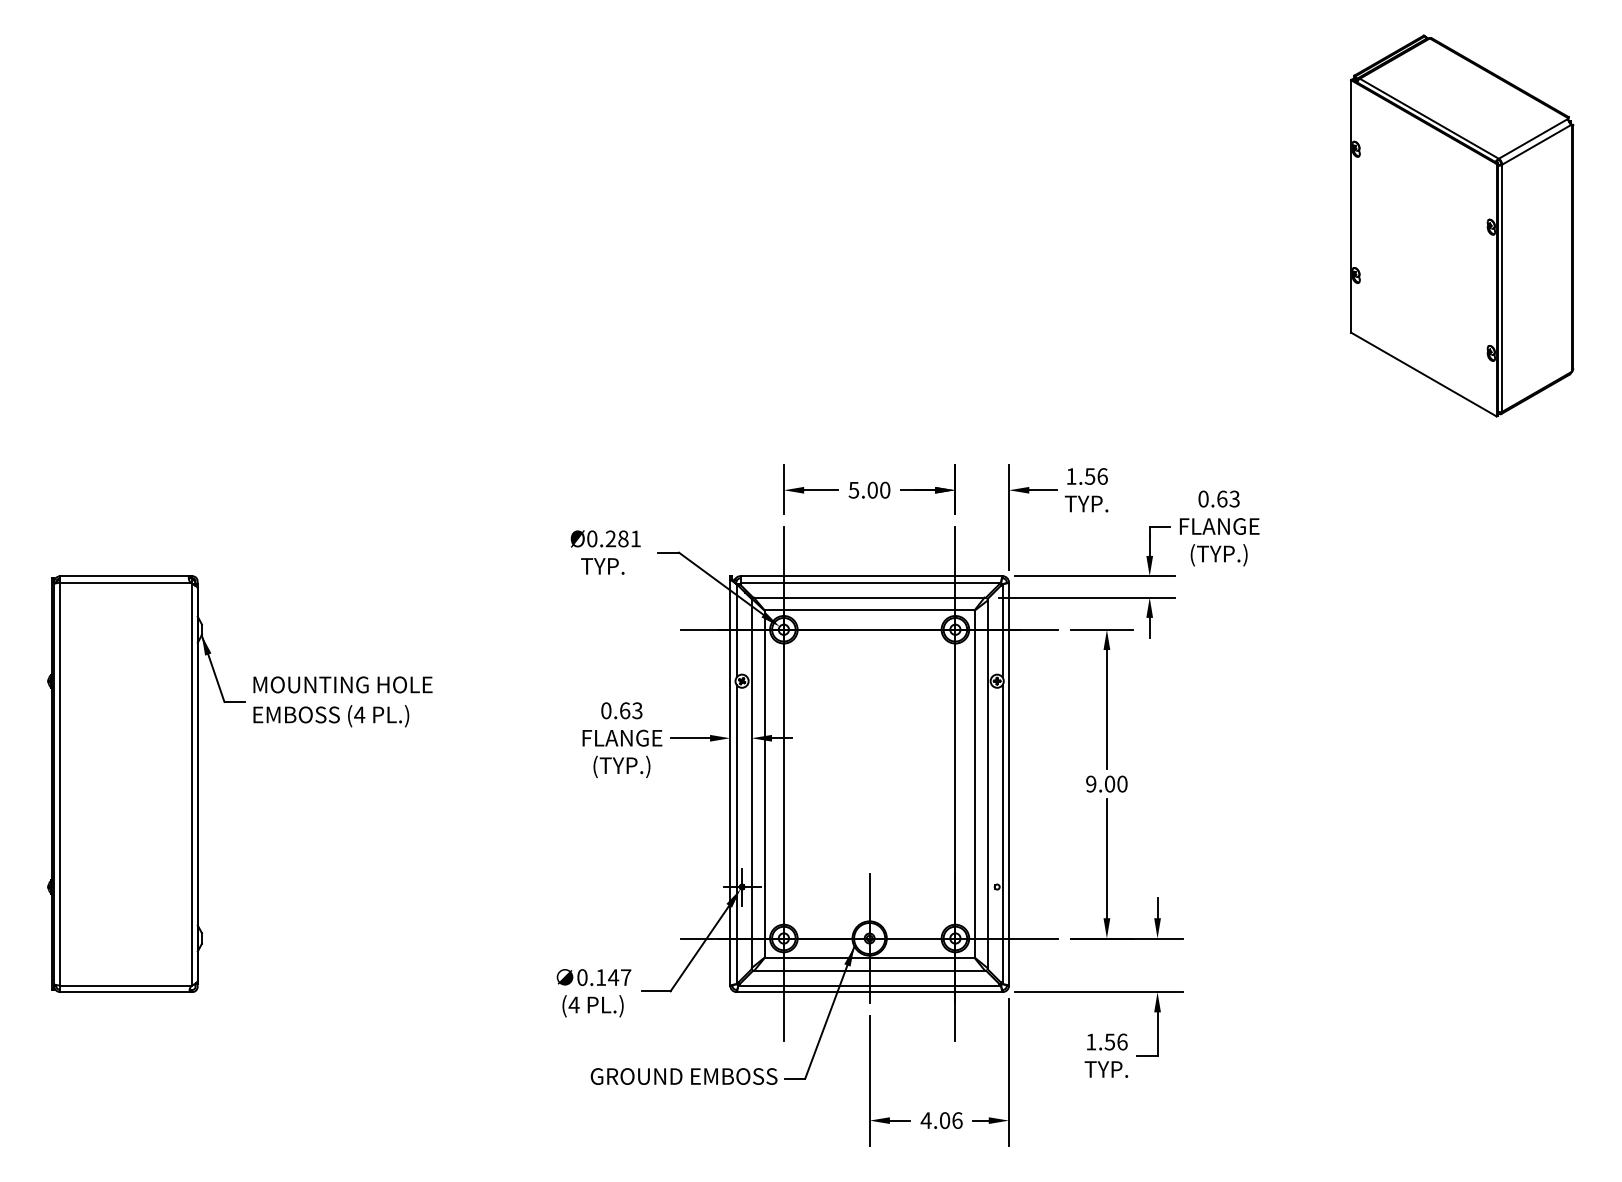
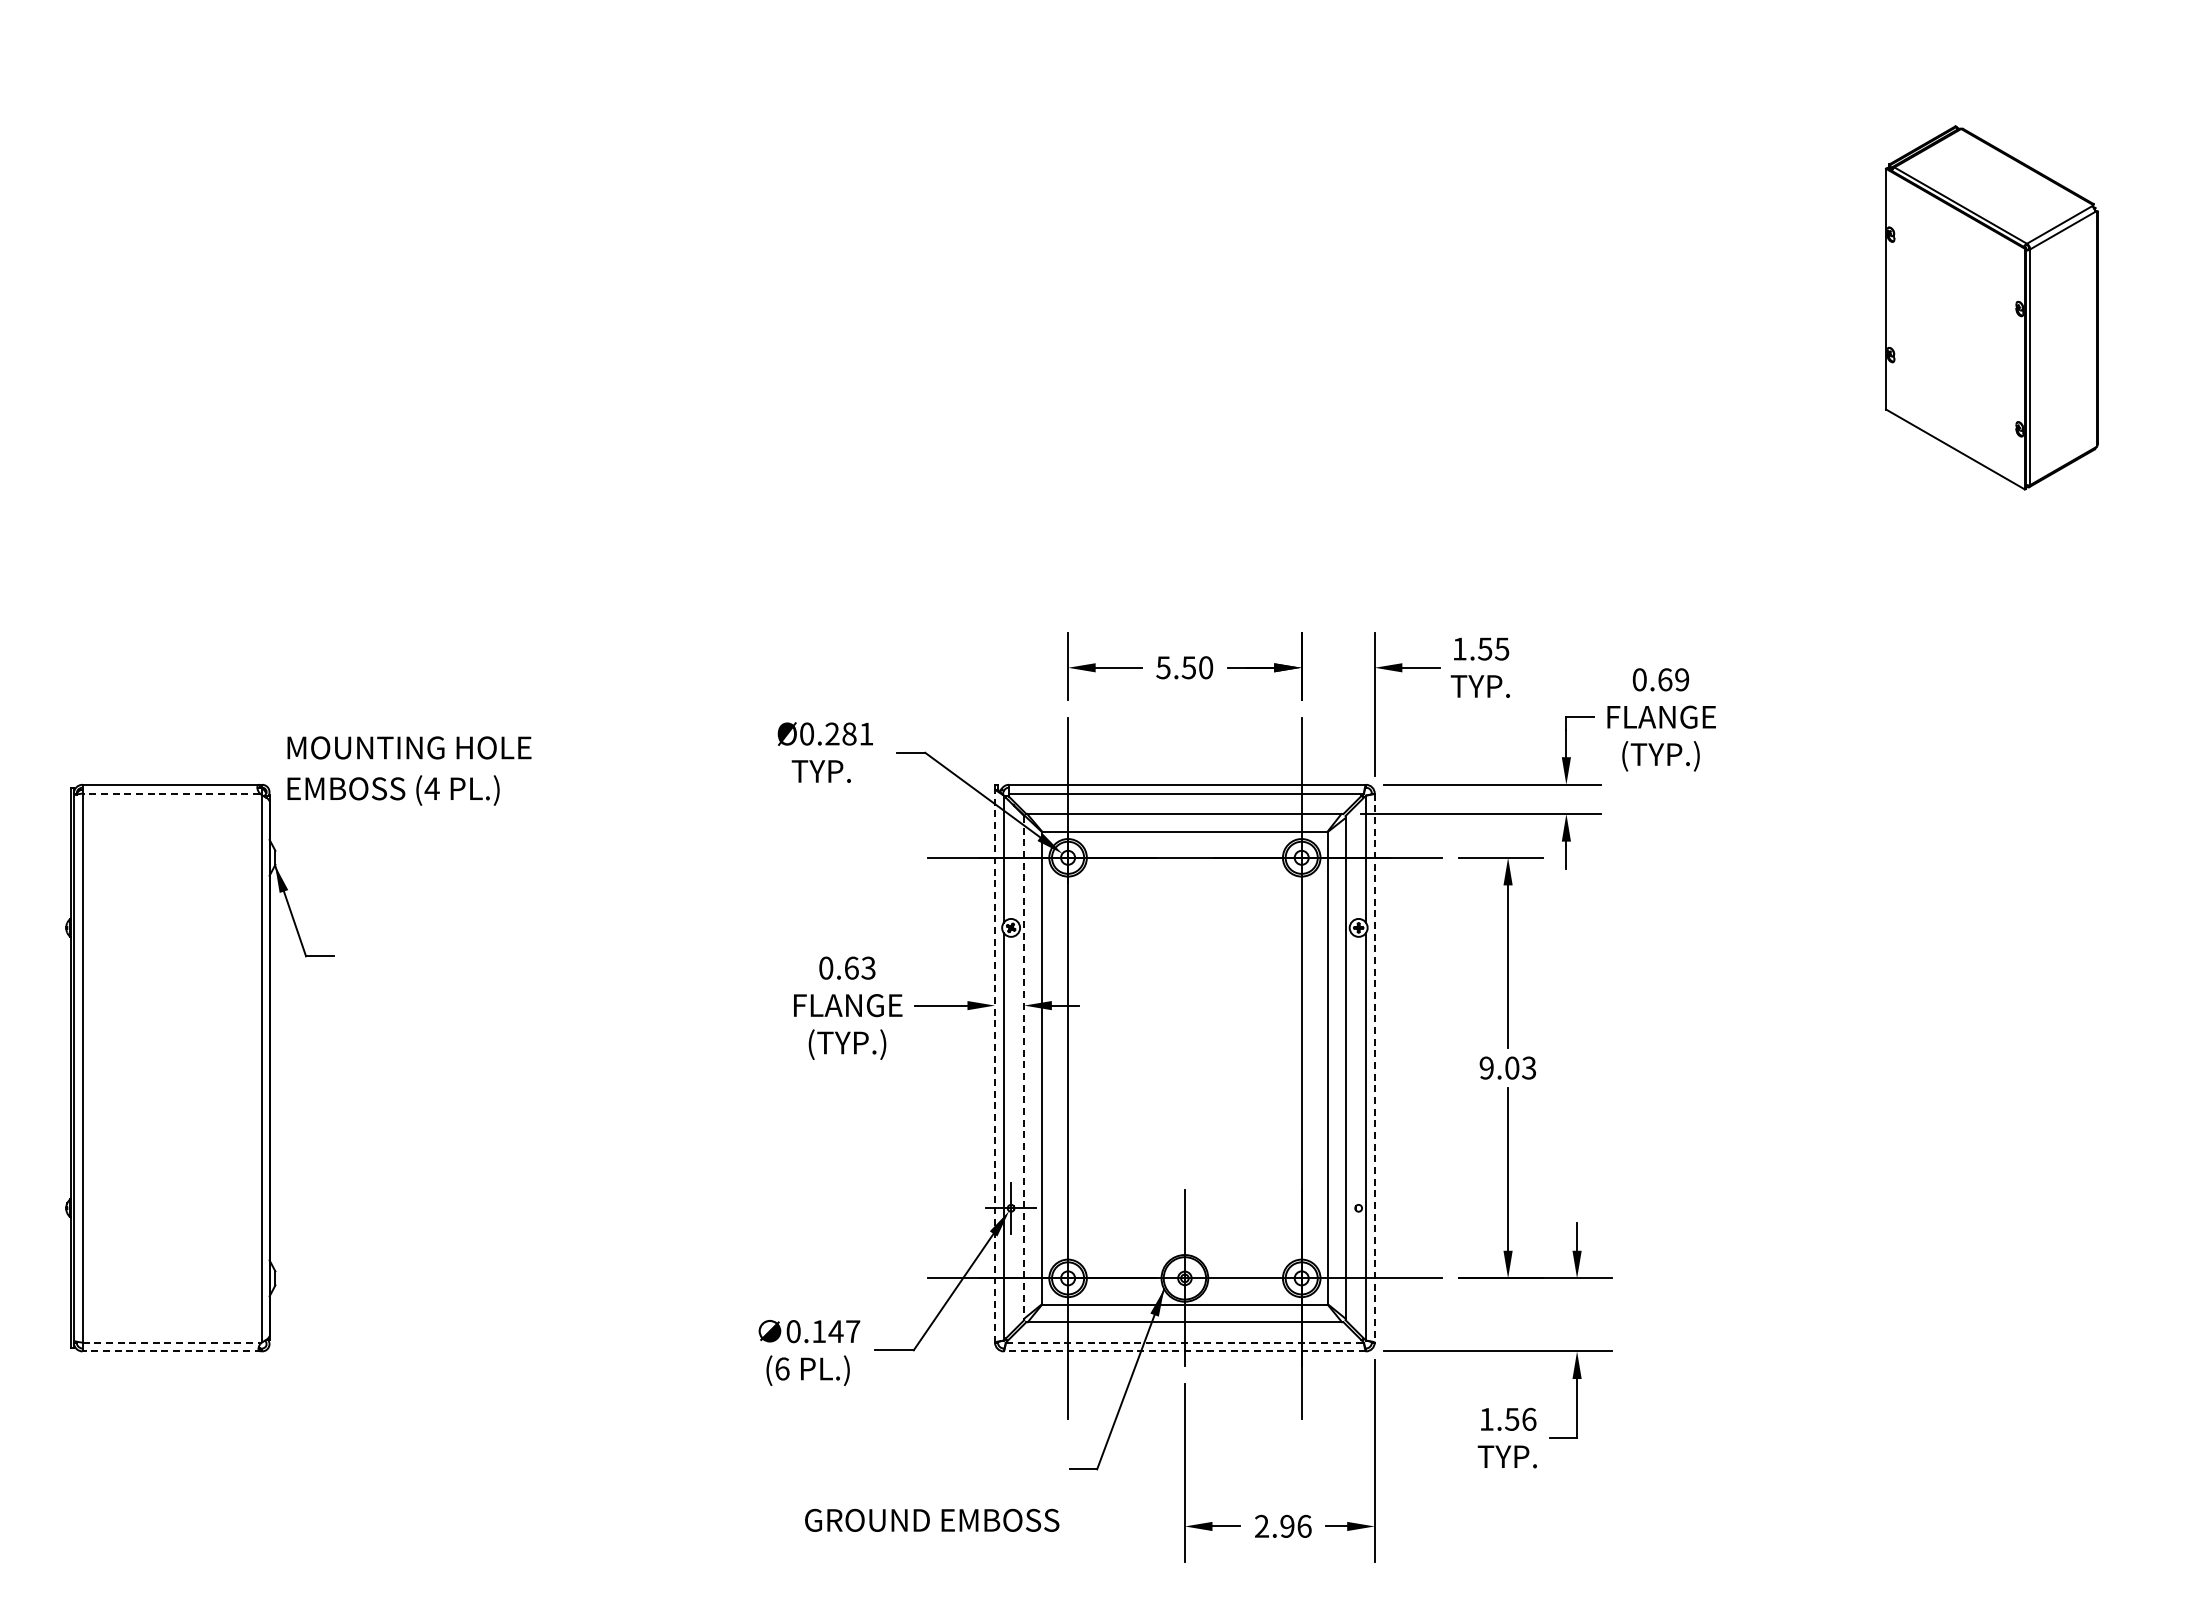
part: (1461, 225) -> (1991, 307), size x0.7
text: (1102, 476) -> (1501, 648), 1.56 -> 1.55
text: (872, 490) -> (1188, 667), 5.00 -> 5.50
text: (1234, 498) -> (1681, 679), 0.63 -> 0.69
line: (125, 582) -> (171, 793), solid -> dashed
text: (343, 701) -> (409, 770), moved
line: (730, 782) -> (995, 1065), solid -> dashed
text: (1122, 783) -> (1529, 1067), 9.00 -> 9.03
line: (751, 784) -> (1024, 1068), solid -> dashed
line: (1008, 784) -> (1374, 1068), solid -> dashed
line: (126, 985) -> (172, 1342), solid -> dashed
line: (870, 985) -> (1185, 1342), solid -> dashed
line: (126, 992) -> (172, 1351), solid -> dashed
line: (869, 992) -> (1184, 1351), solid -> dashed
text: (573, 1004) -> (781, 1368), (4 -> (6
text: (684, 1075) -> (932, 1519), moved
text: (935, 1119) -> (1274, 1525), 4.06 -> 2.96

